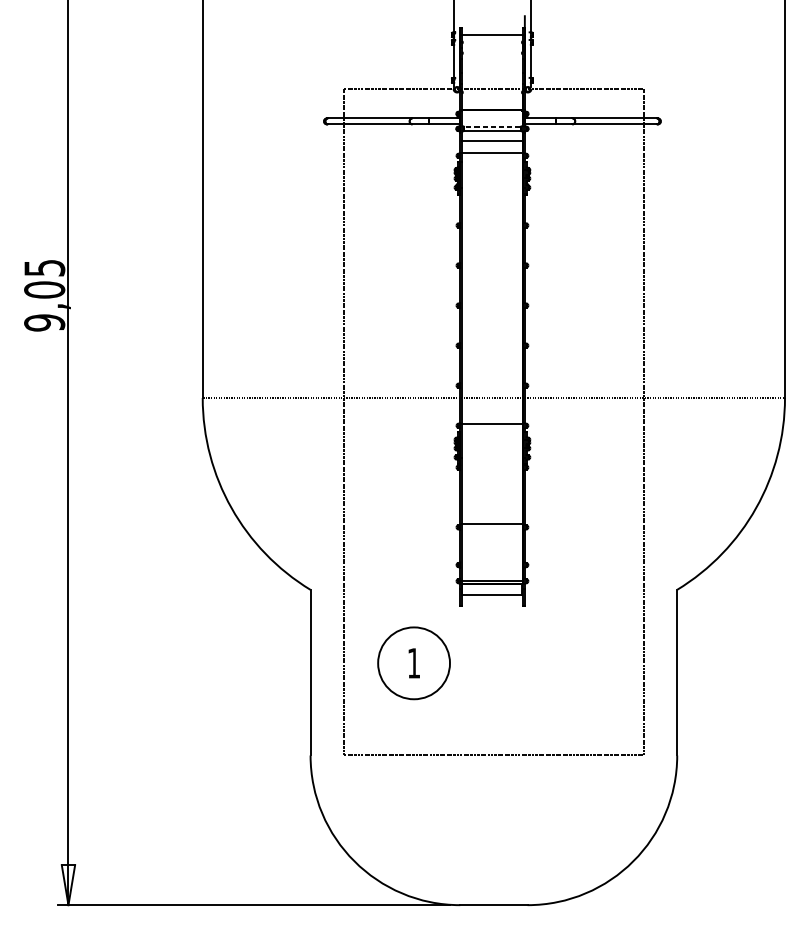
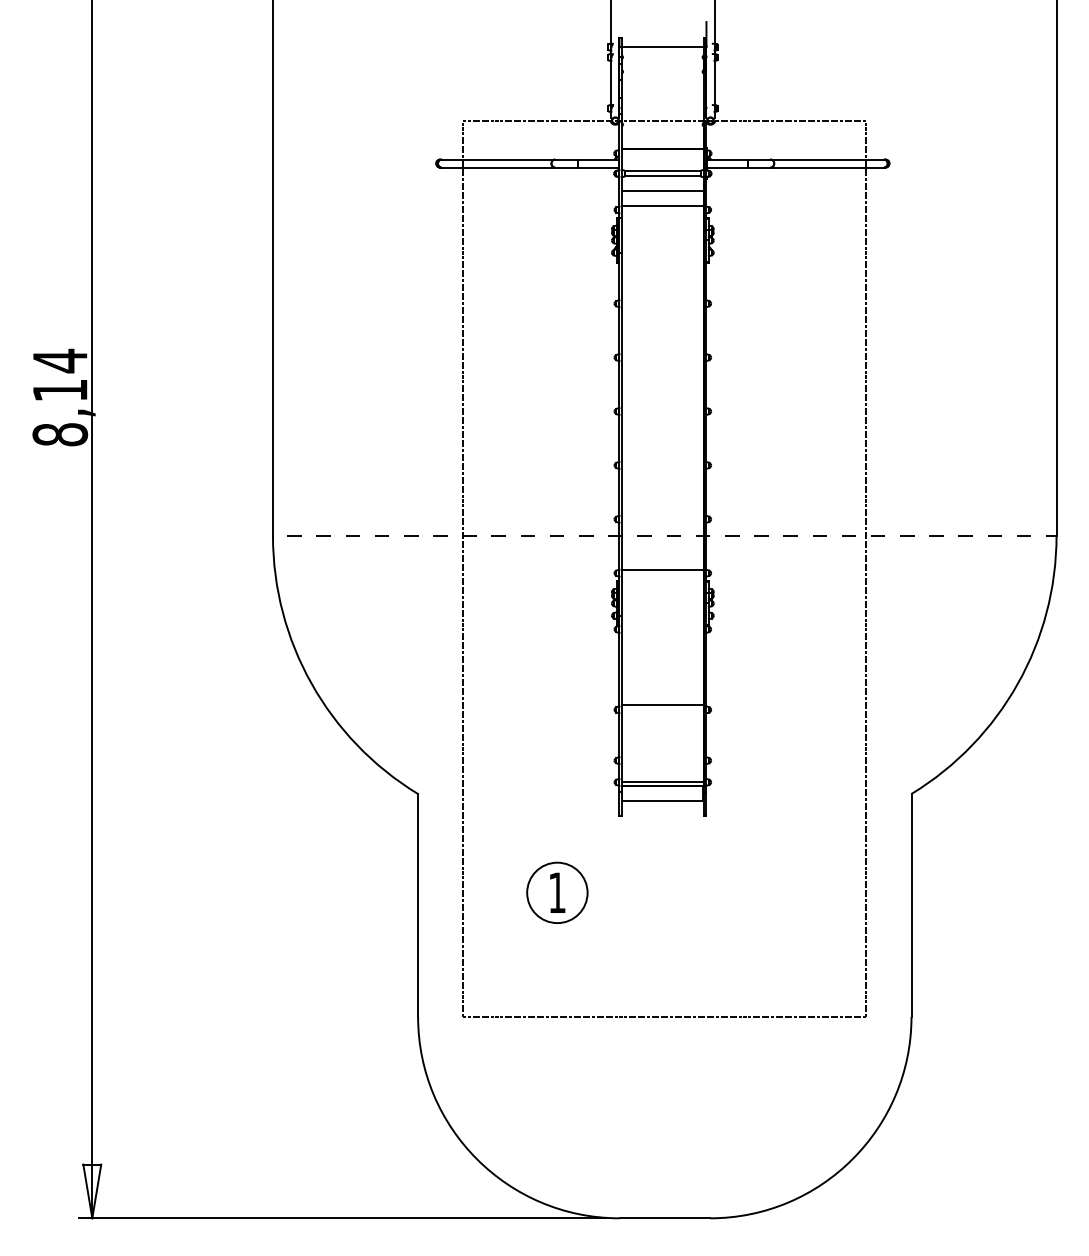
line: (492, 127) -> (662, 171), dashed -> solid
text: (44, 295) -> (60, 397), 9,05 -> 8,14
circle: (414, 663) -> (557, 892), size x0.62

